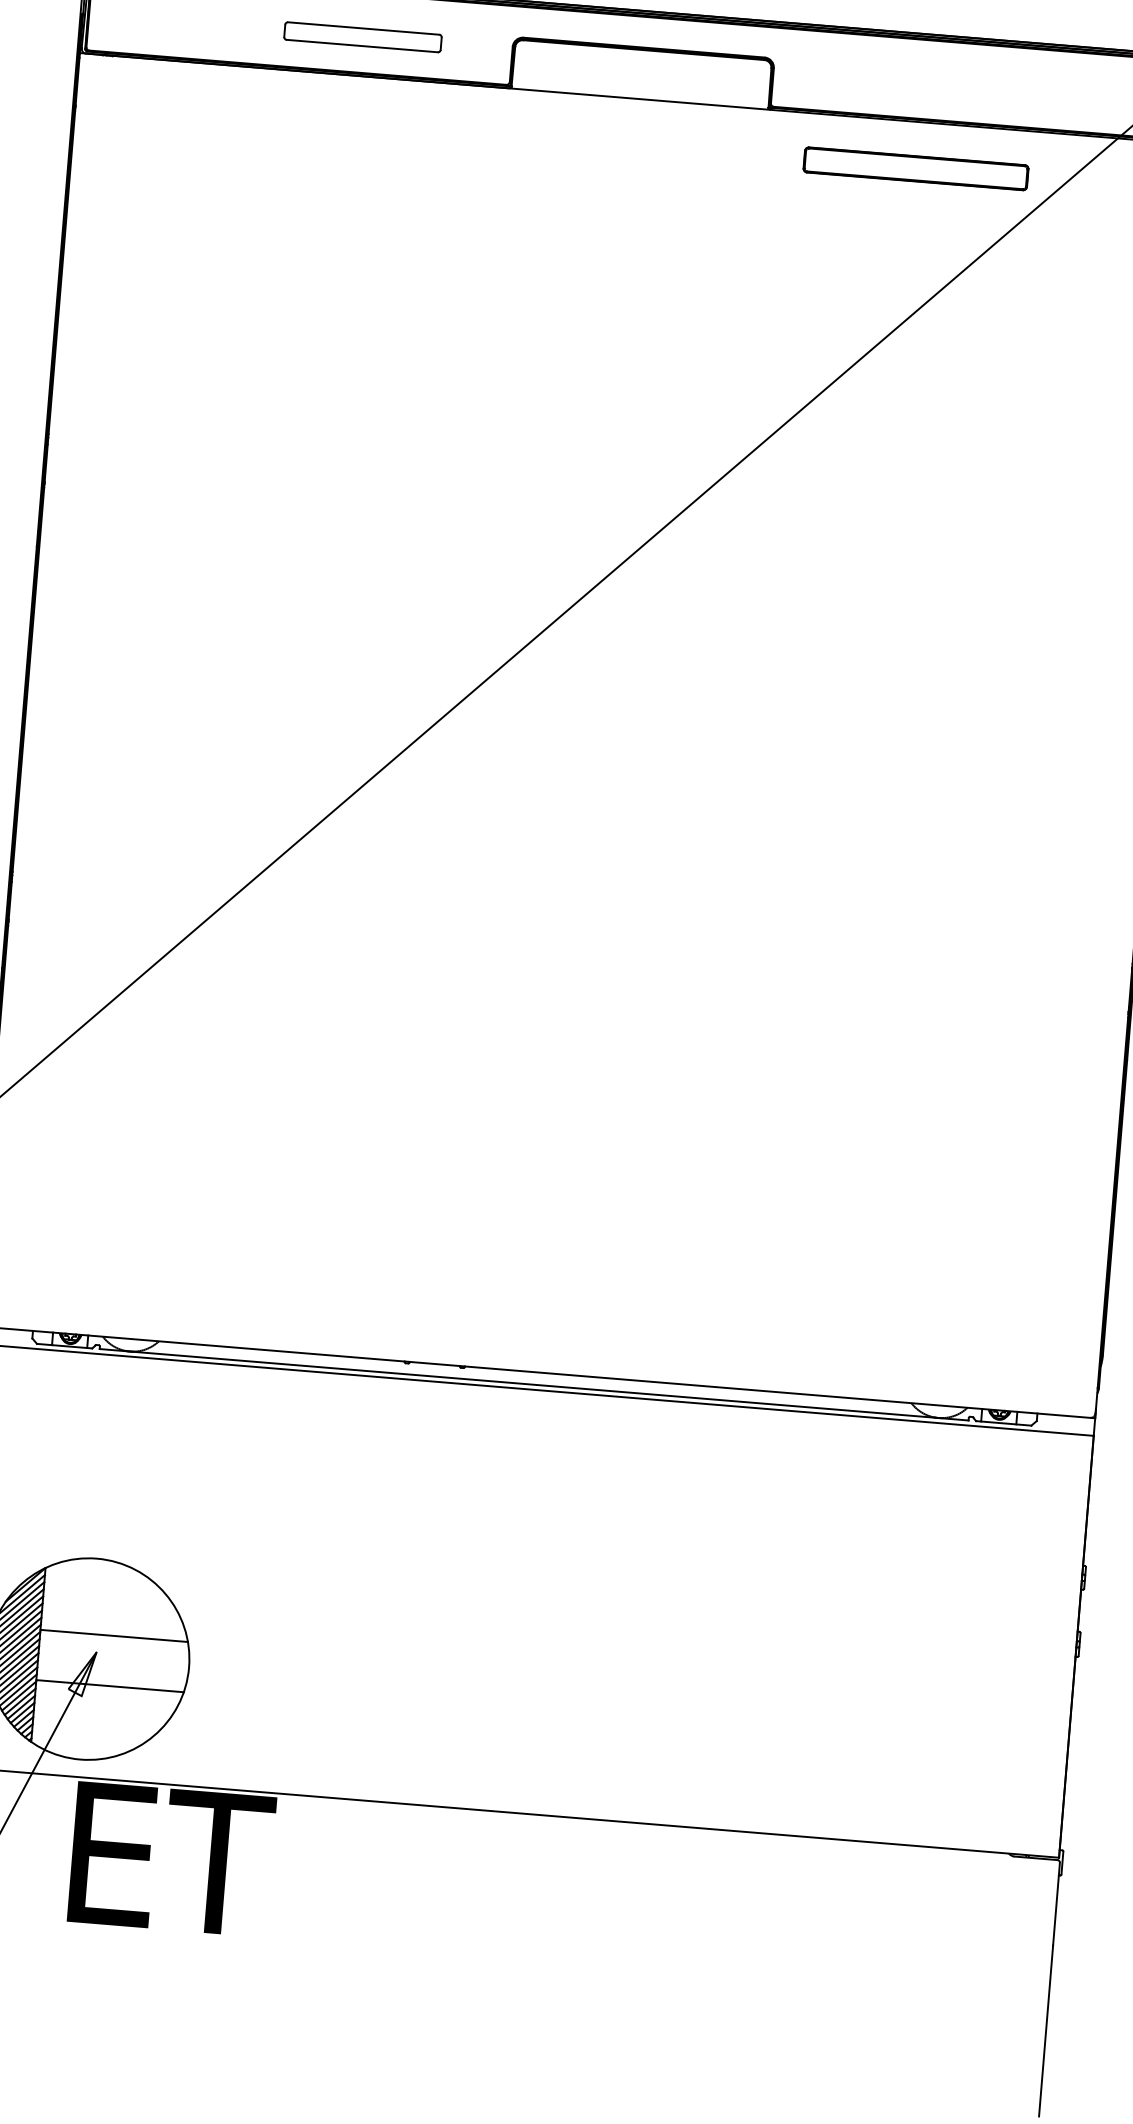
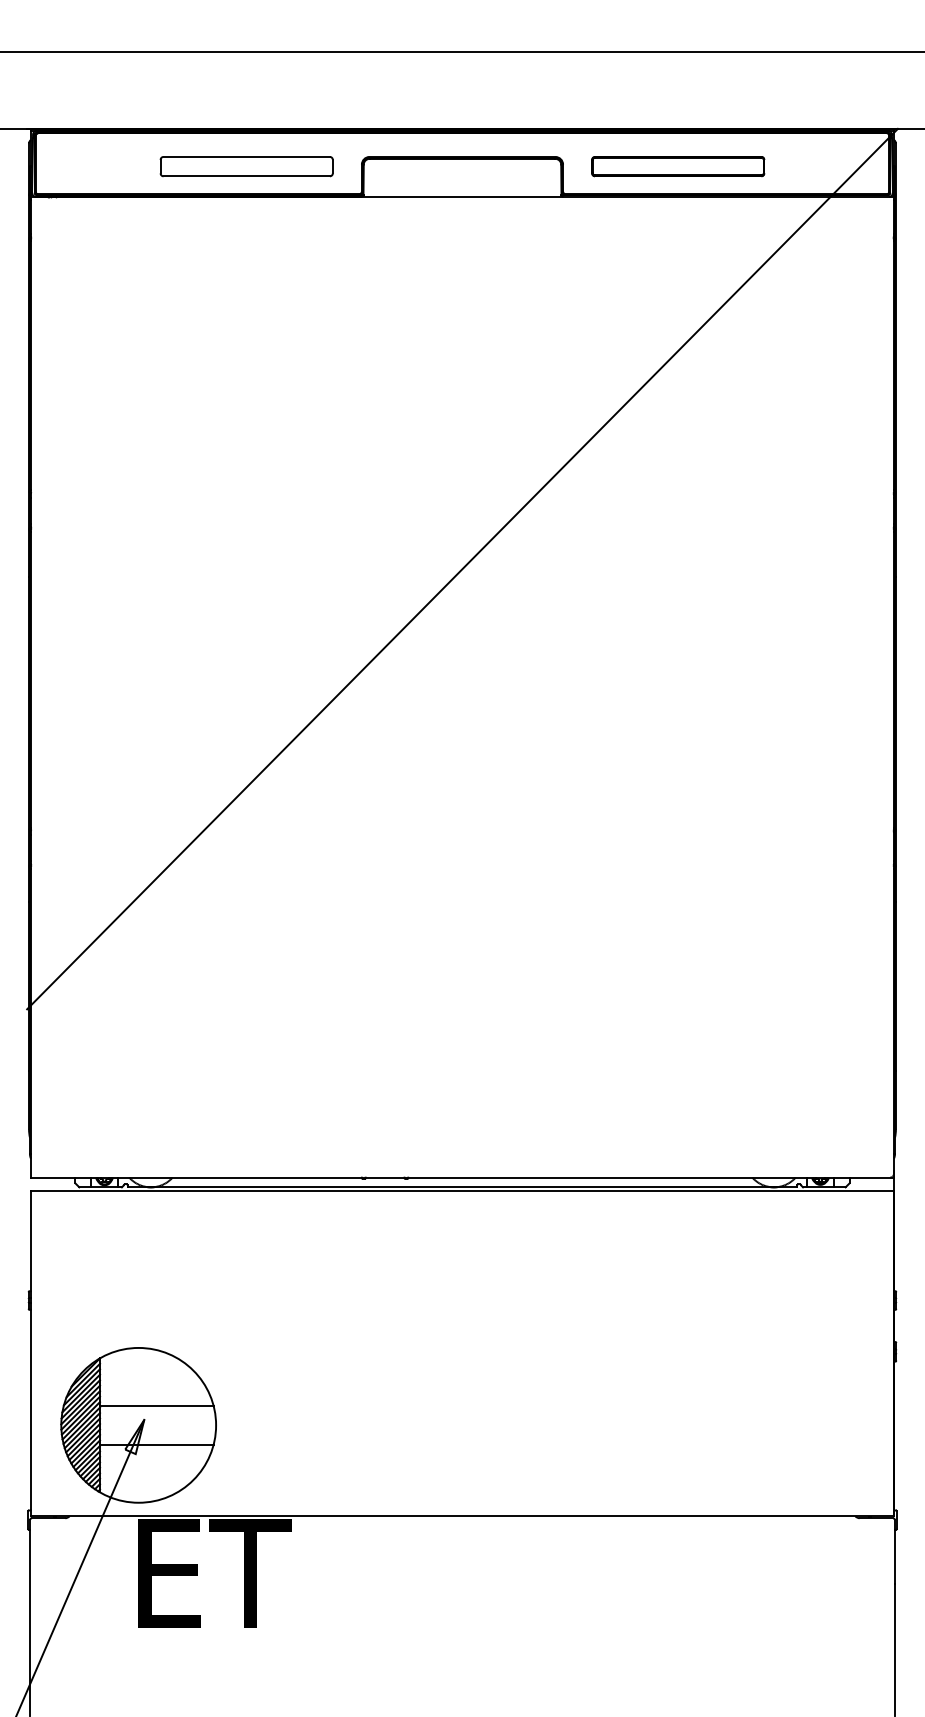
part: (362, 36) -> (246, 166), size x1.43
part: (916, 168) -> (678, 166), moved

